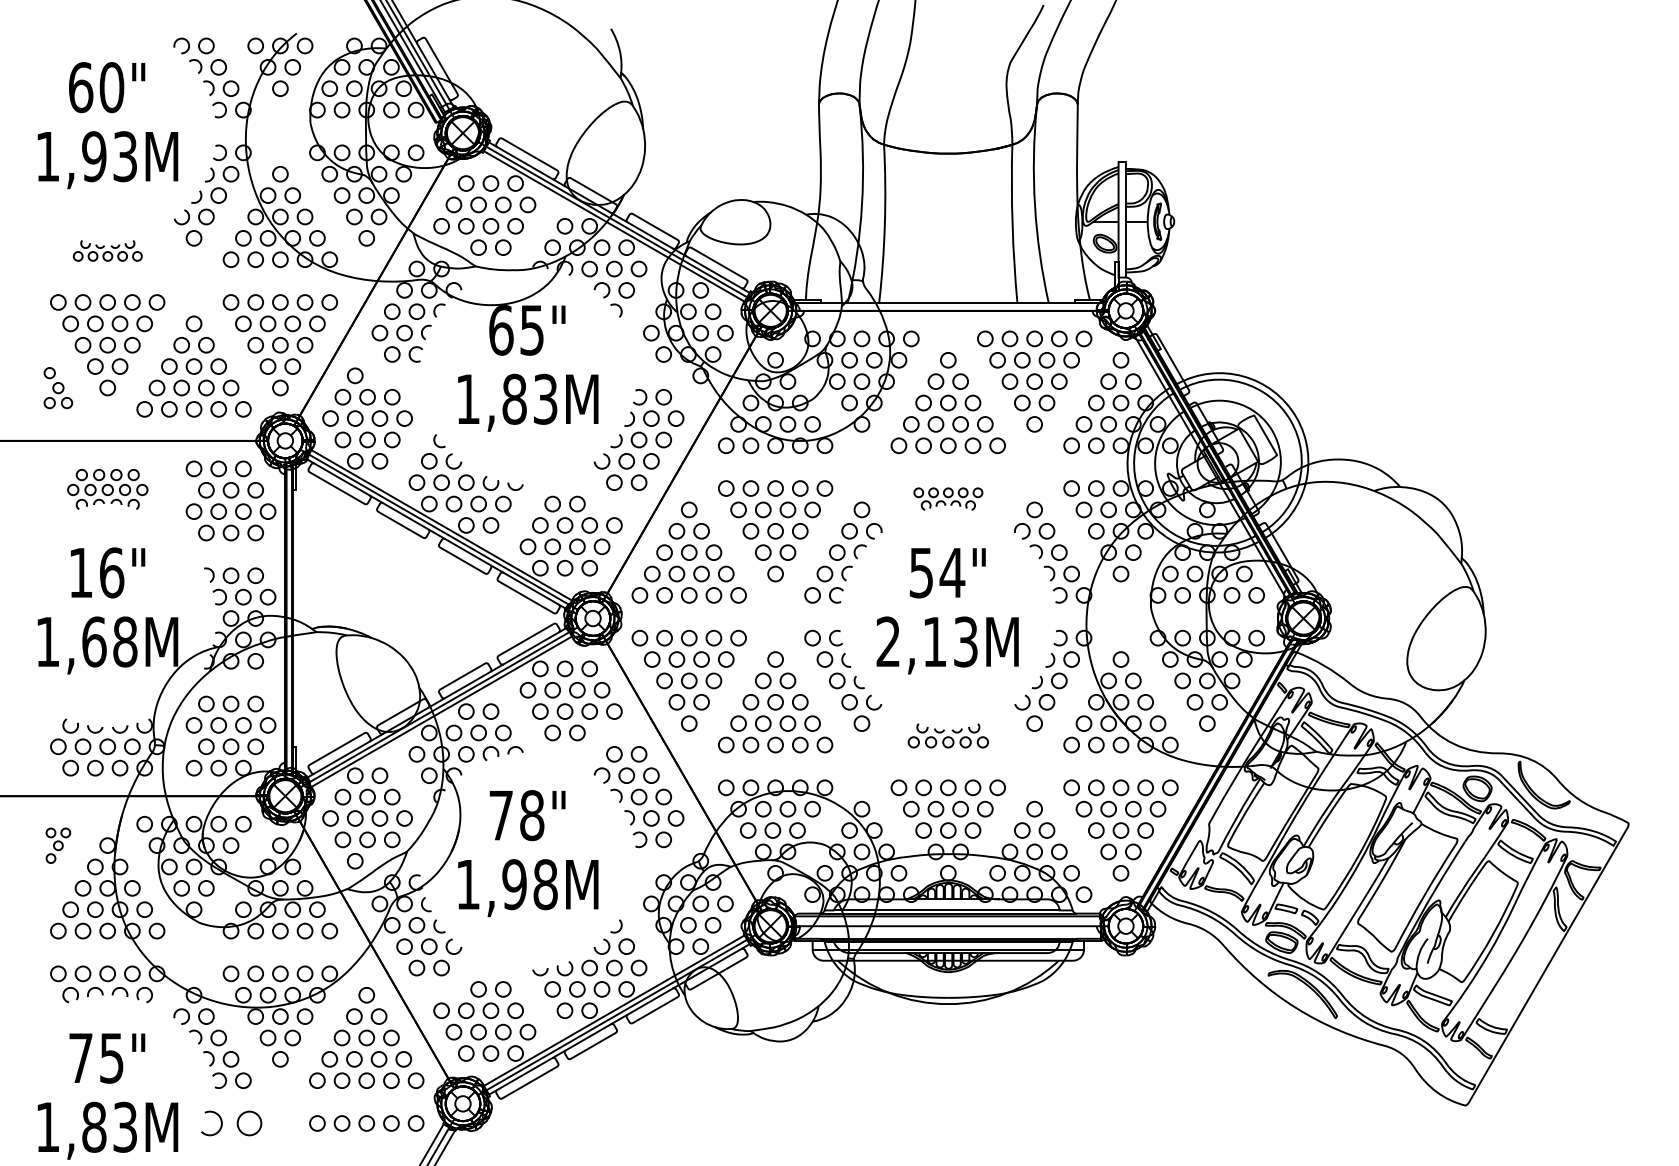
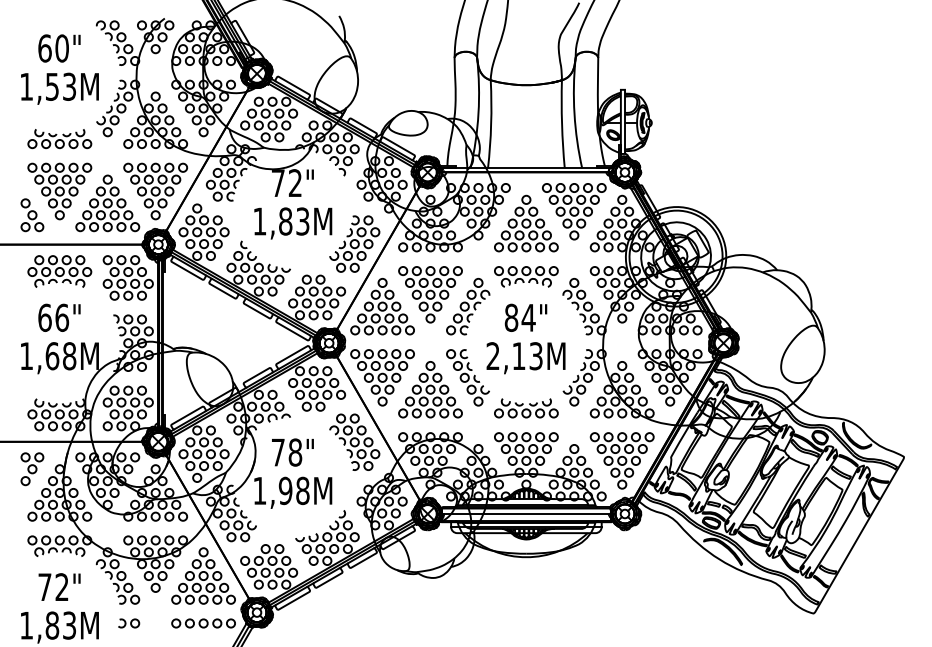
text: (94, 155) -> (52, 86), 1,93M -> 1,53M
part: (107, 251) -> (59, 139), size x1.67
text: (516, 330) -> (286, 183), 65" -> 72"
part: (58, 388) -> (32, 215), size x1.43
part: (107, 489) -> (59, 271), size x1.43
part: (948, 498) -> (526, 276), size x1.67
text: (80, 572) -> (44, 317), 16" -> 66"
text: (921, 572) -> (511, 317), 54" -> 84"
part: (948, 736) -> (526, 408), size x1.43
part: (58, 846) -> (32, 469), size x1.67
text: (110, 1058) -> (61, 587), 75" -> 72"
part: (233, 1123) -> (129, 623), size x0.62

